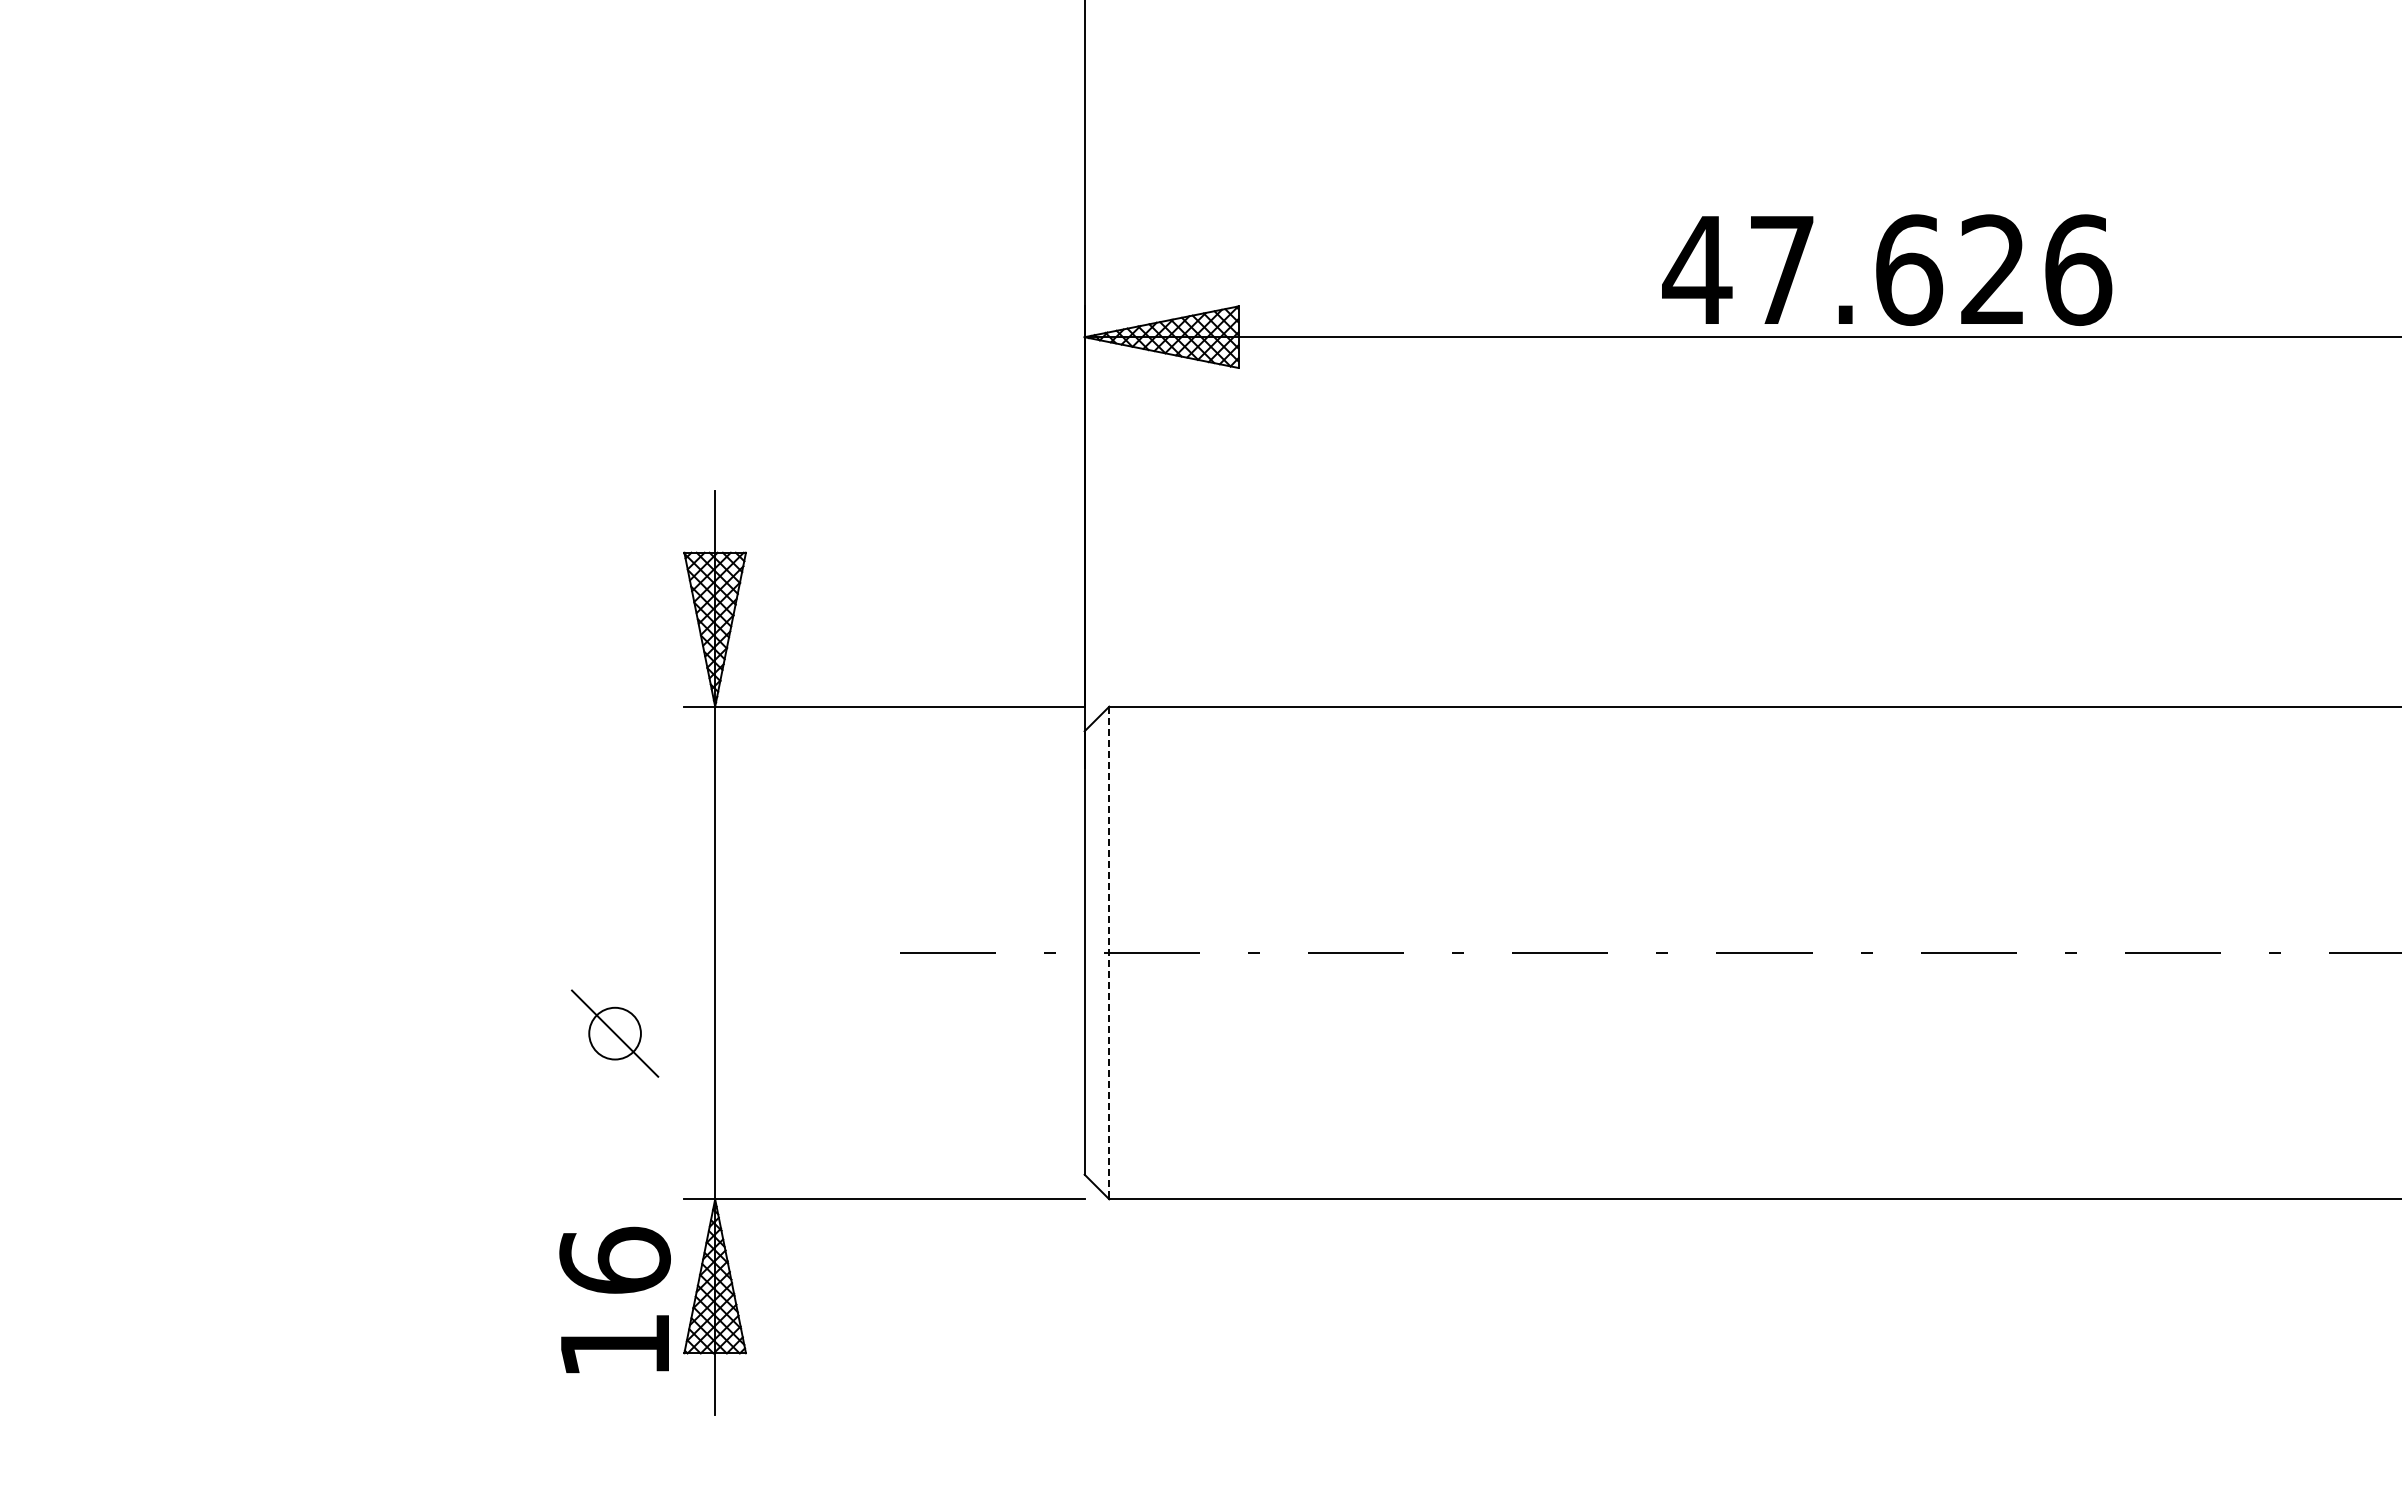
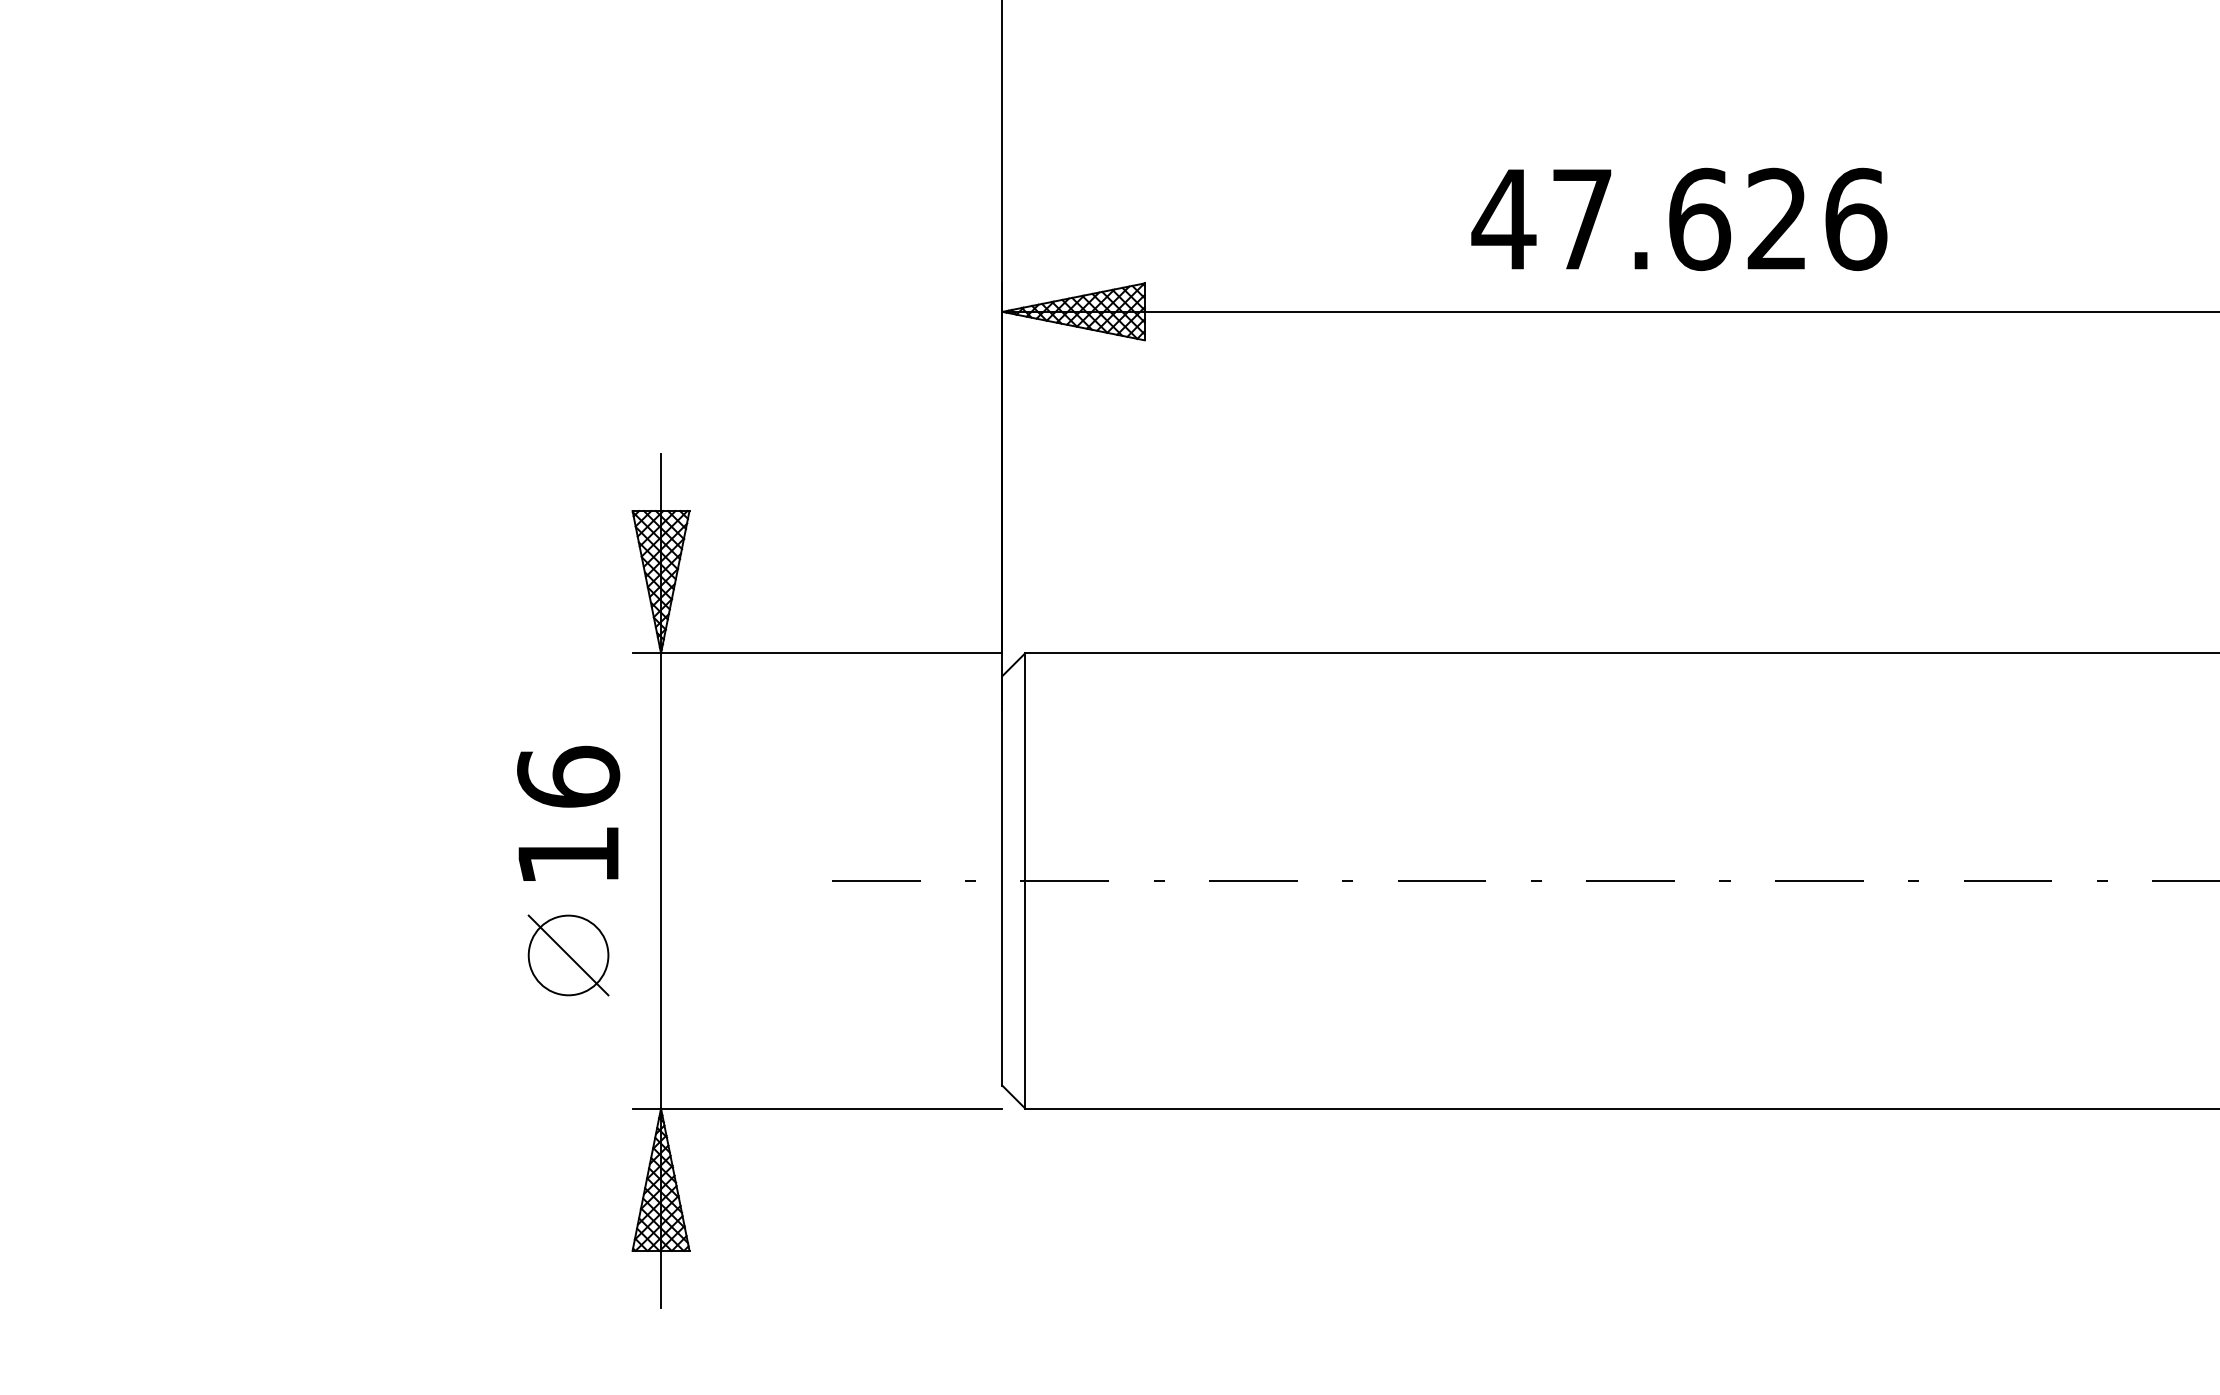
text: (1887, 269) -> (1679, 218), moved
line: (1109, 953) -> (1025, 881), dashed -> solid
circle: (615, 1033) -> (568, 955), size x1.67
text: (614, 1299) -> (568, 813), moved

